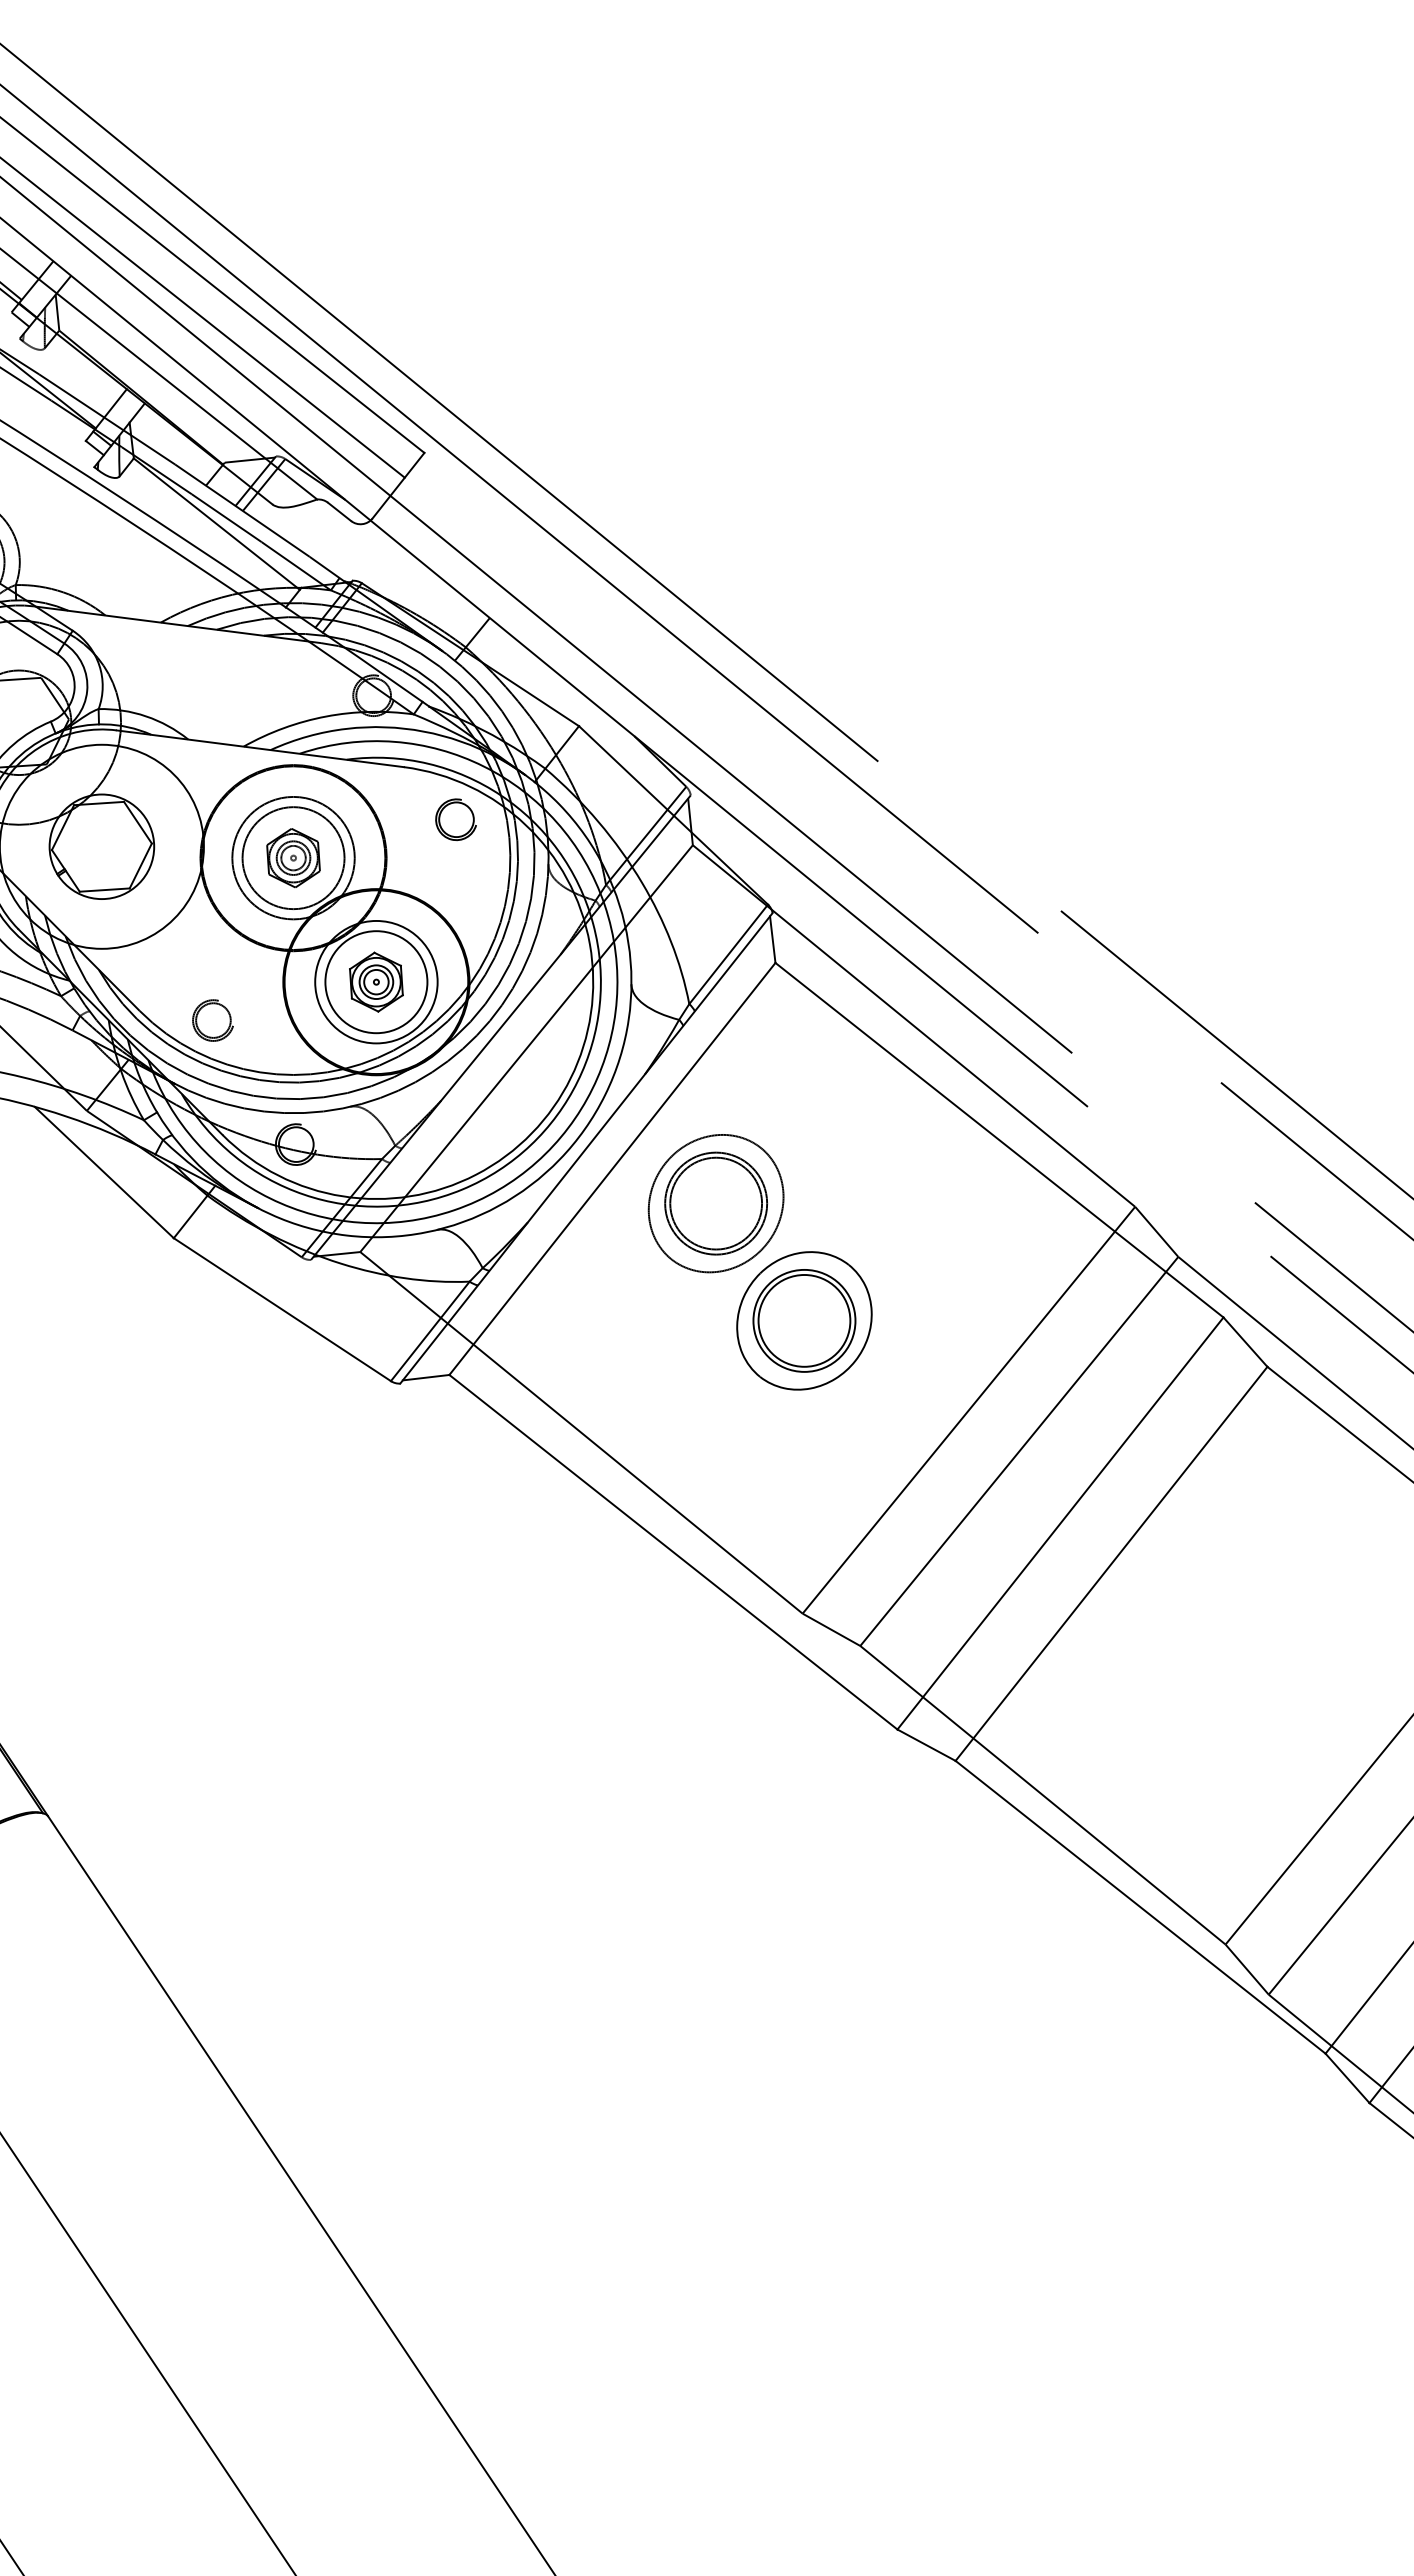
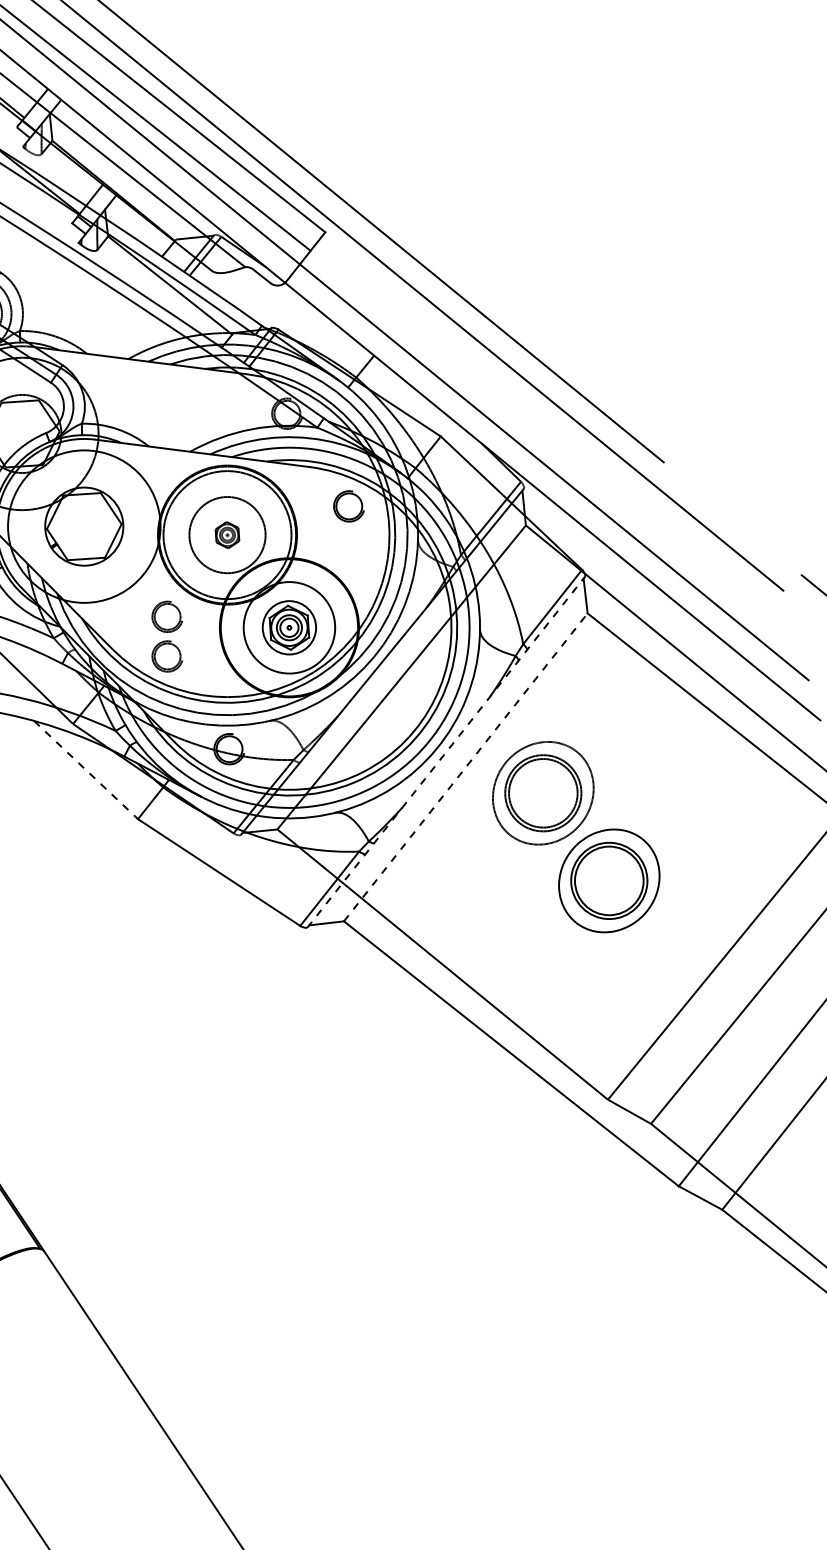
circle: (293, 857) -> (227, 534), size x1.4
part: (293, 858) -> (227, 535), size x0.6
part: (212, 967) -> (166, 616), added
circle: (376, 982) -> (289, 628), size x0.7
line: (586, 1148) -> (446, 752), solid -> dashed
line: (612, 1168) -> (465, 767), solid -> dashed
line: (104, 1172) -> (86, 770), solid -> dashed

